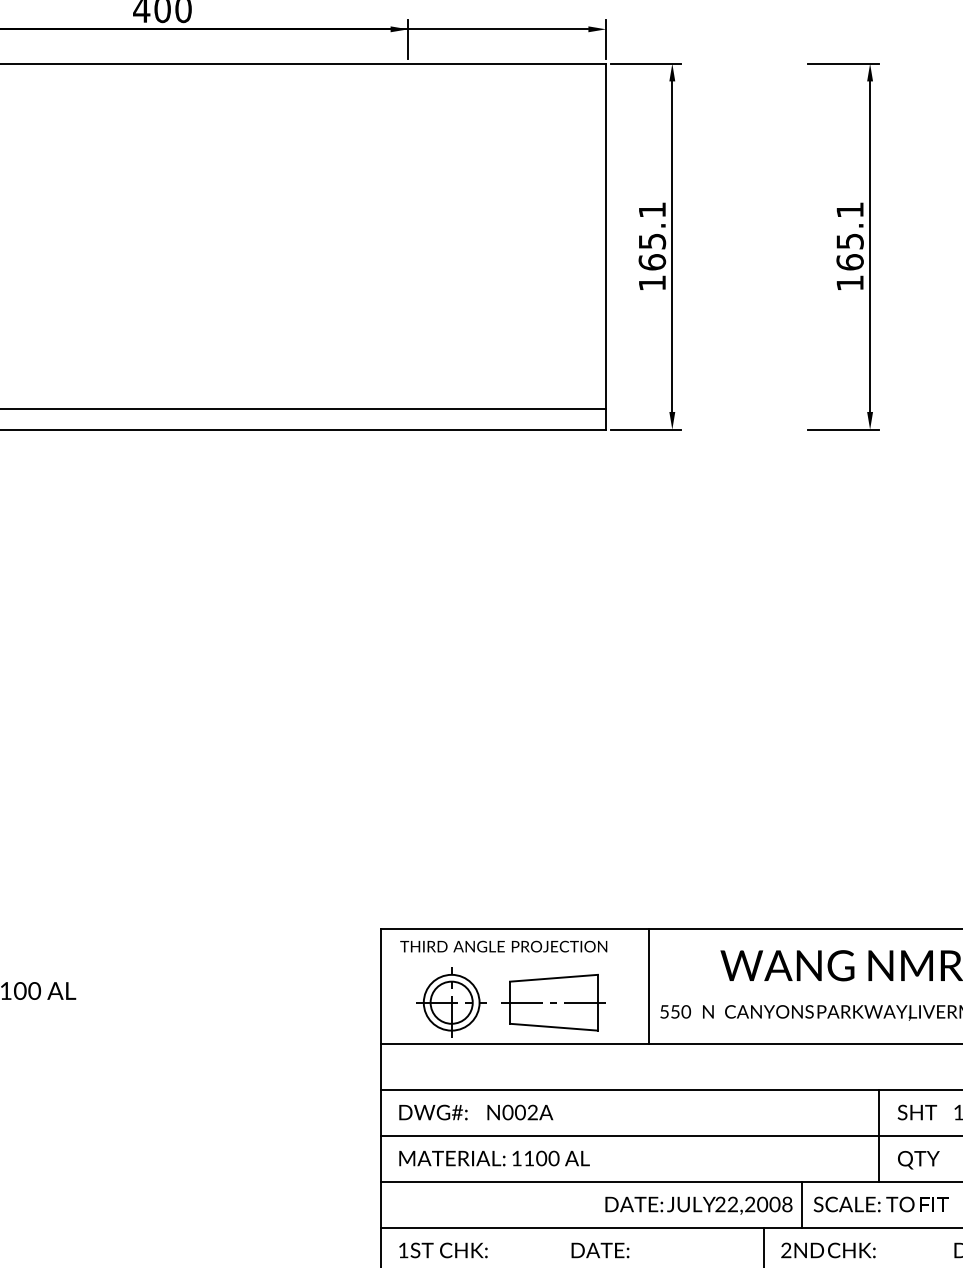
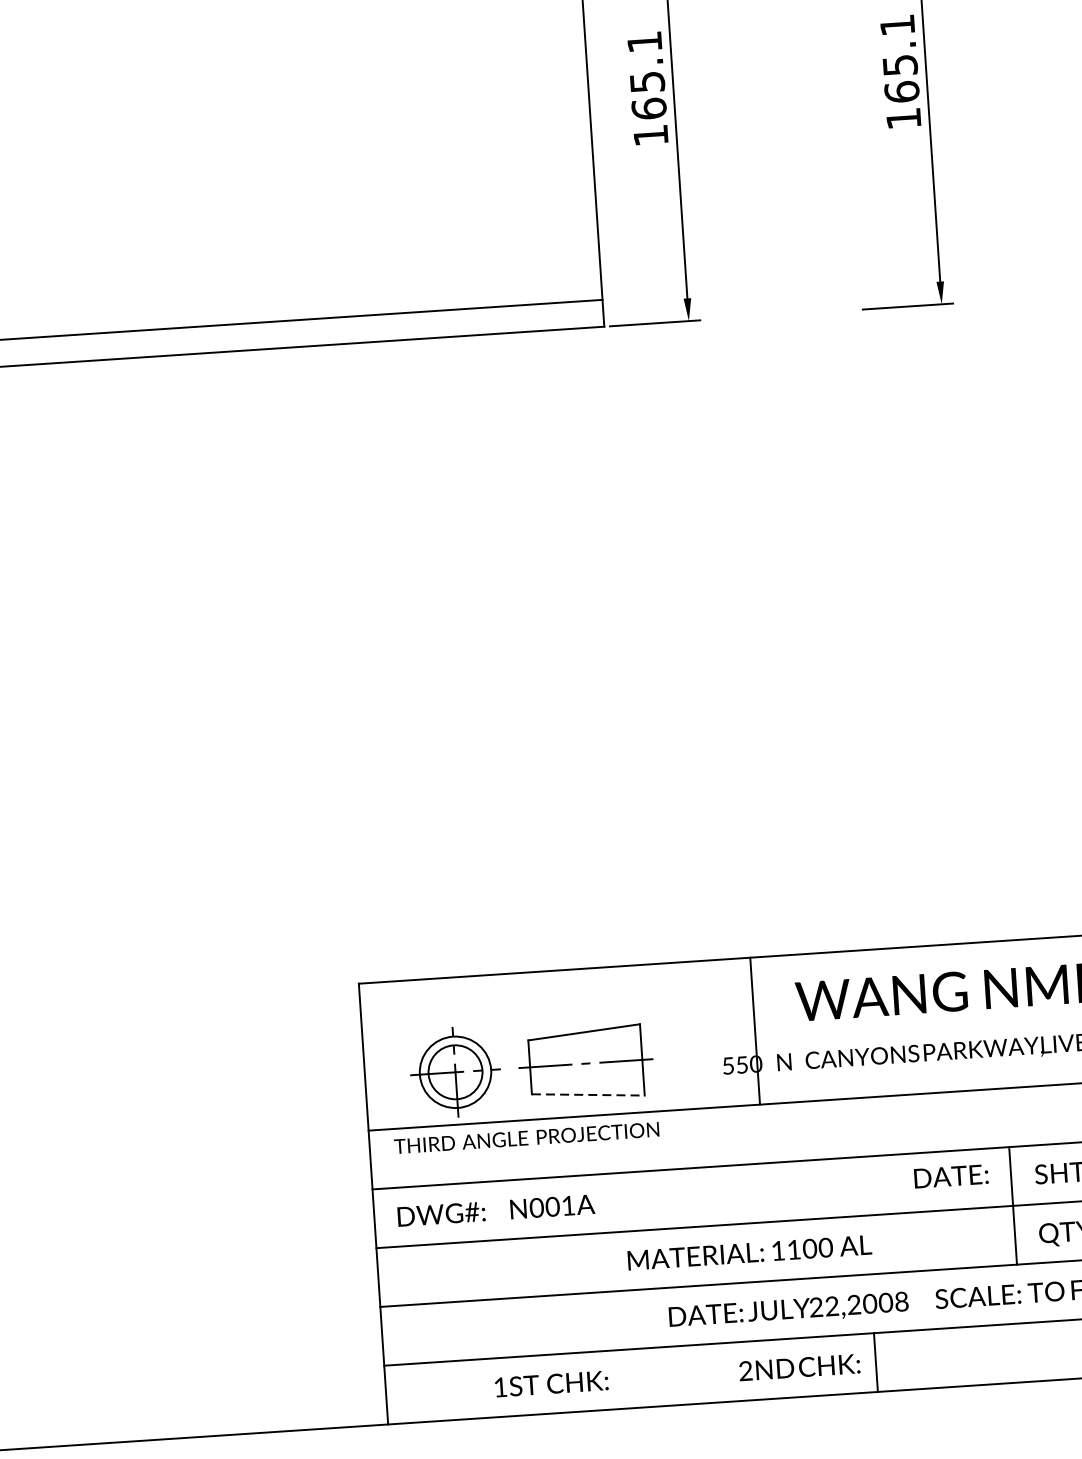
text: (503, 946) -> (526, 1137), moved
line: (649, 985) -> (755, 1030), moved
line: (554, 1027) -> (589, 1095), solid -> dashed
text: (532, 1112) -> (568, 1205), N002A -> N001A
text: (494, 1158) -> (749, 1252), moved
line: (802, 1204) -> (921, 1300), removed
text: (443, 1250) -> (551, 1384), moved
text: (600, 1250) -> (951, 1176), moved
text: (828, 1250) -> (799, 1367), moved

